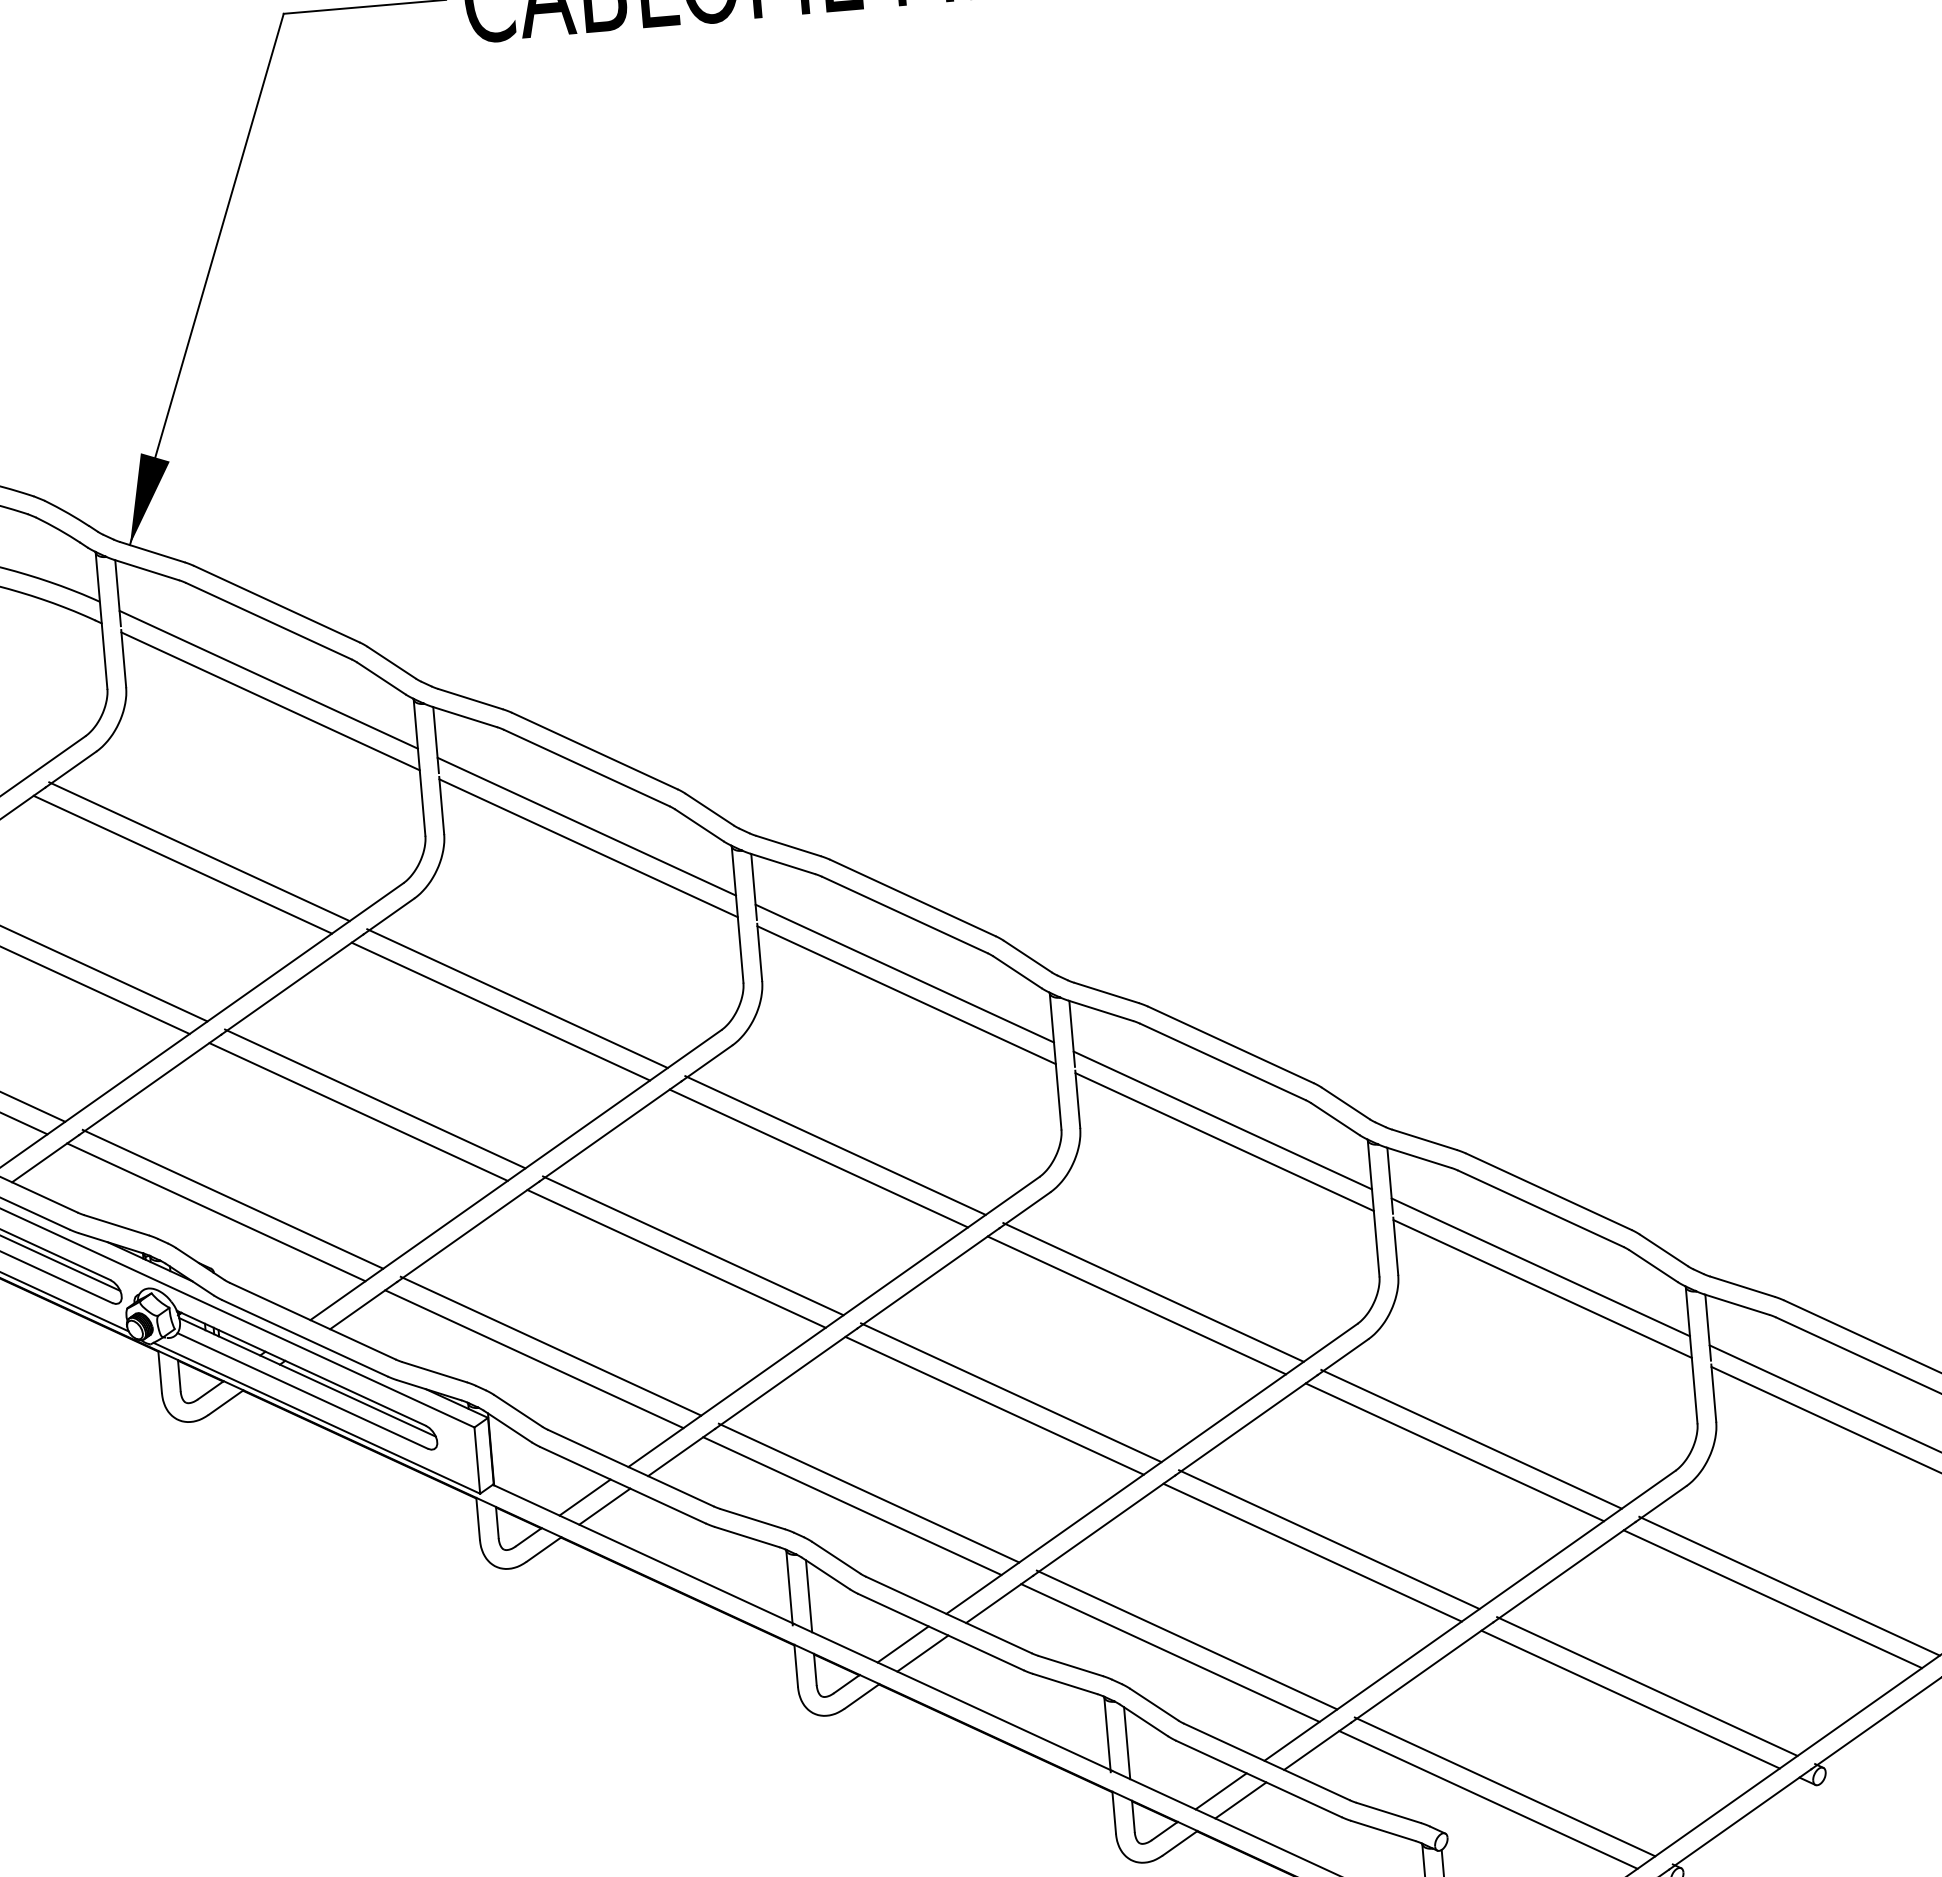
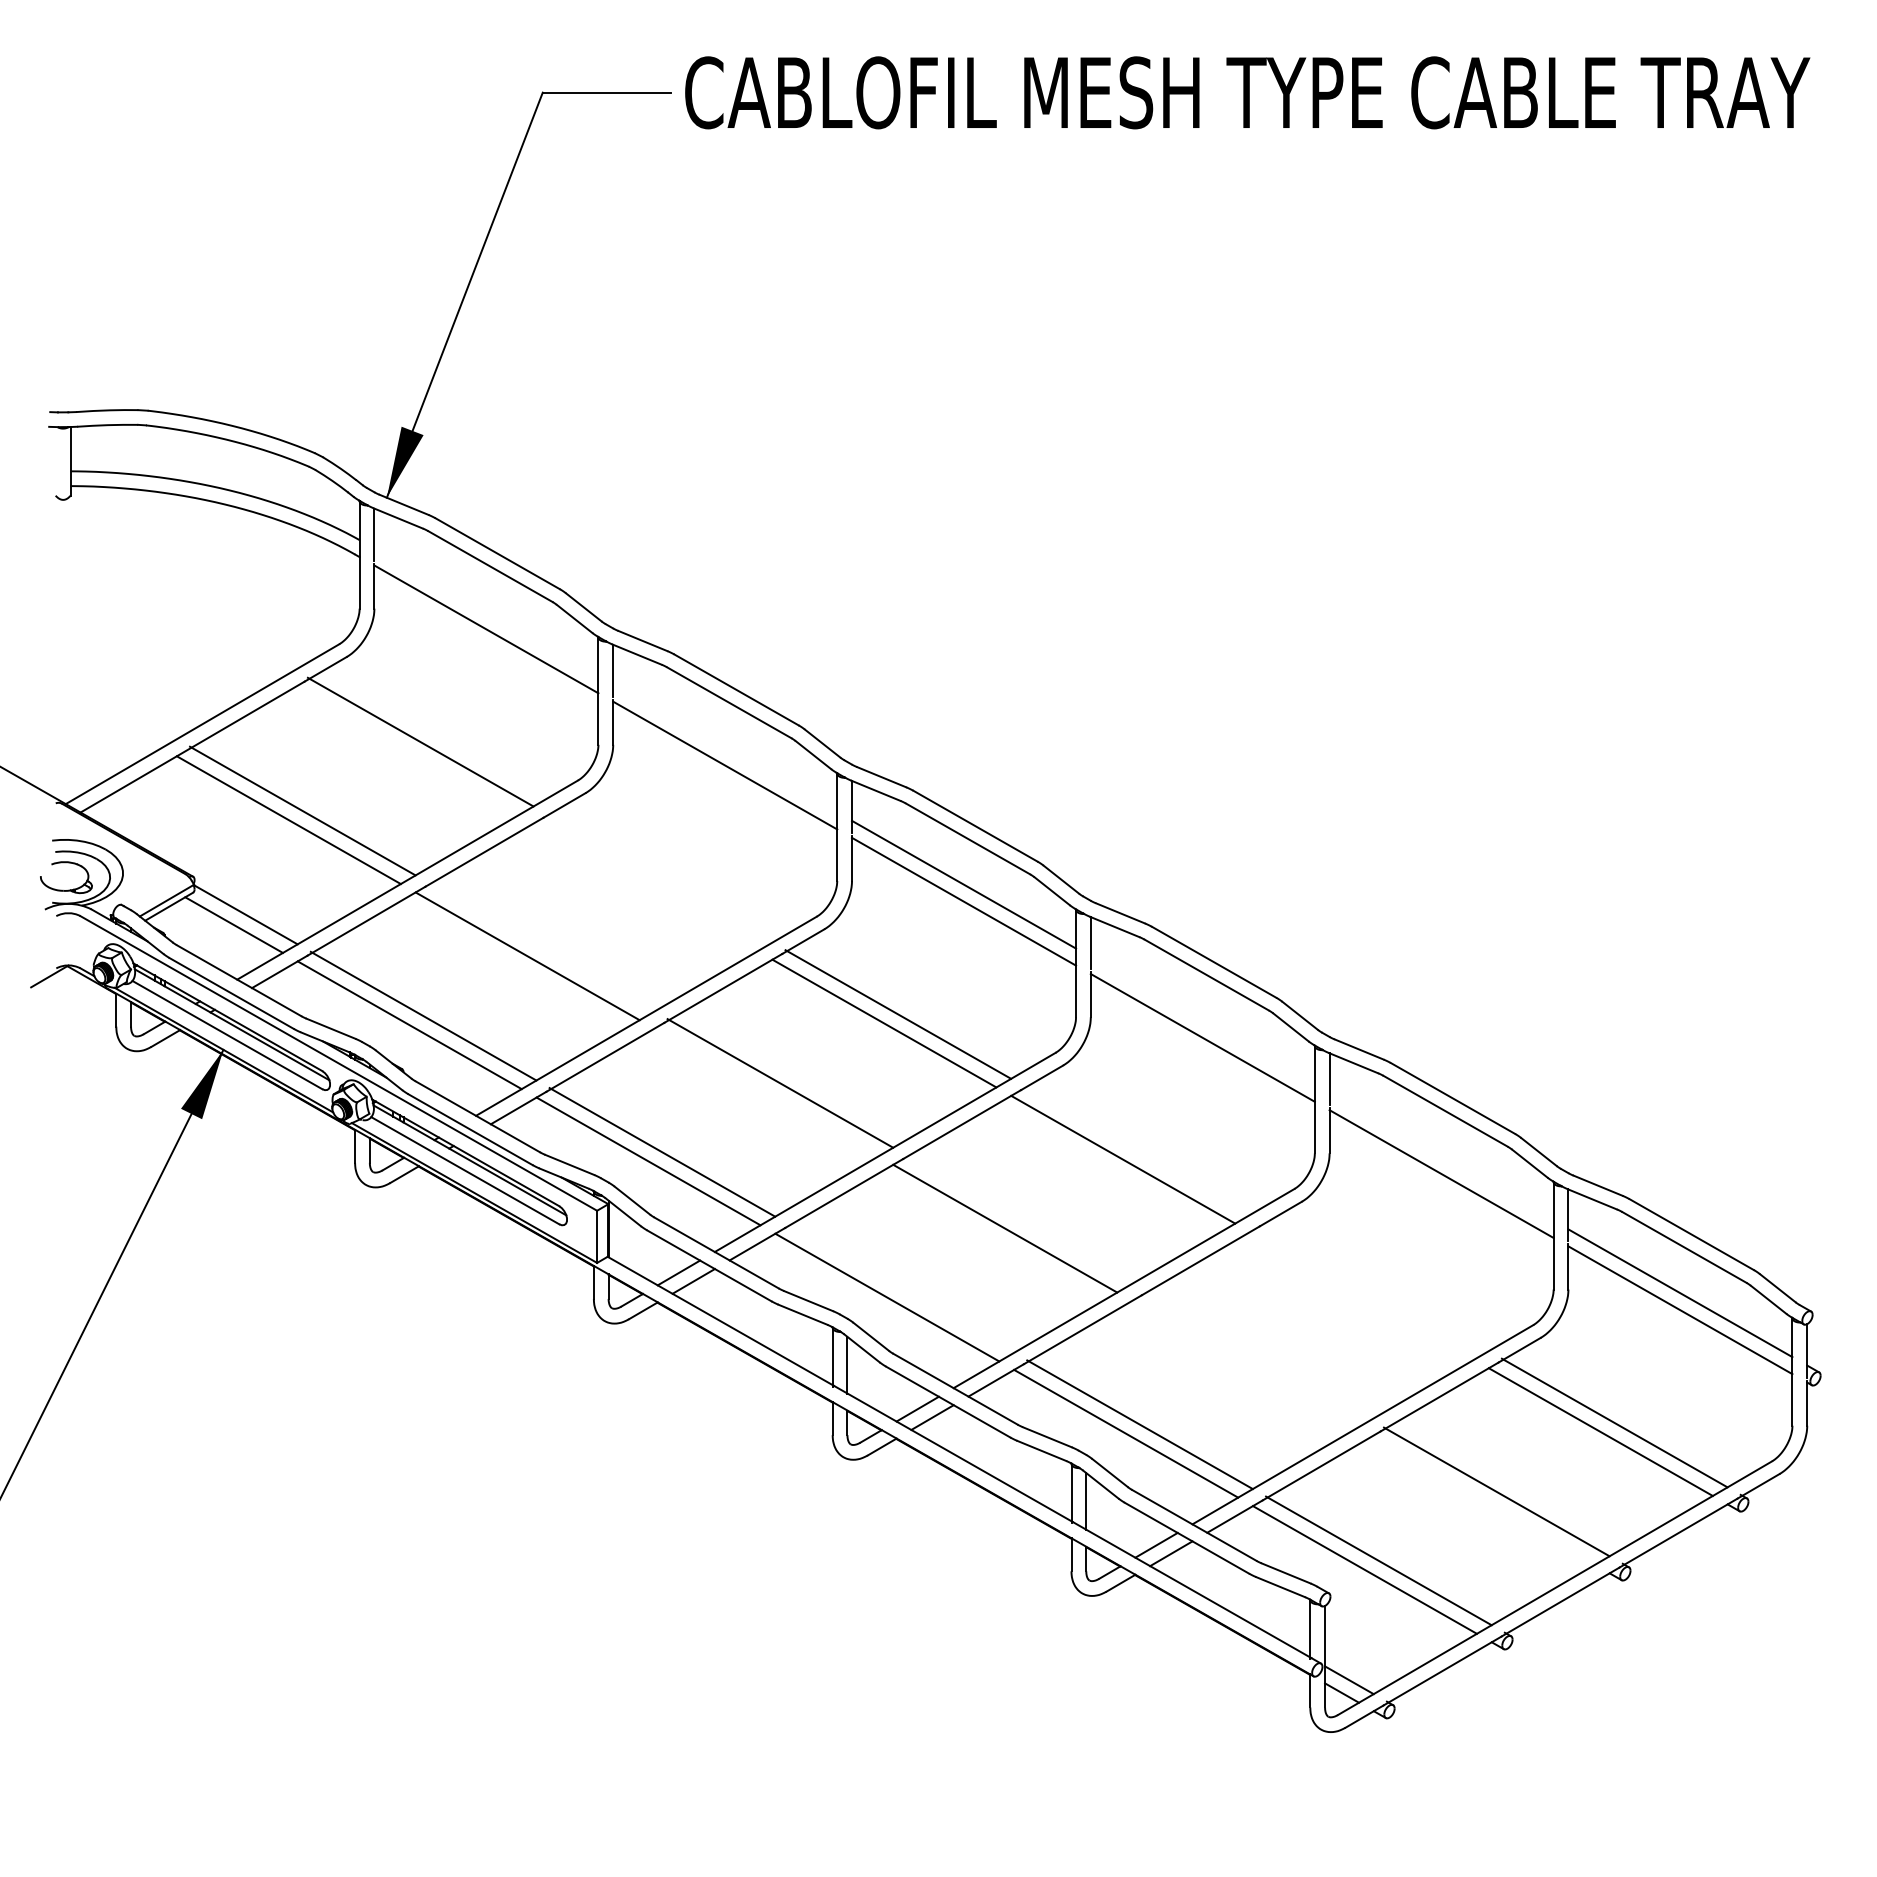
line: (268, 679) -> (486, 612), removed
line: (587, 826) -> (725, 748), removed
line: (182, 865) -> (406, 751), removed
line: (517, 998) -> (659, 878), removed
line: (500, 1011) -> (645, 887), removed
line: (375, 1098) -> (541, 946), removed
line: (1222, 1120) -> (1202, 1020), removed
line: (676, 1258) -> (766, 1092), removed
line: (1540, 1266) -> (1441, 1156), removed
line: (1152, 1292) -> (1136, 1150), removed
line: (1011, 1392) -> (1019, 1219), removed
line: (1470, 1438) -> (1375, 1286), removed
line: (1455, 1451) -> (1362, 1295), removed
line: (869, 1493) -> (901, 1288), removed
line: (1328, 1539) -> (1257, 1355), removed
line: (1313, 1552) -> (1244, 1364), removed
line: (1630, 1698) -> (1482, 1500), removed

